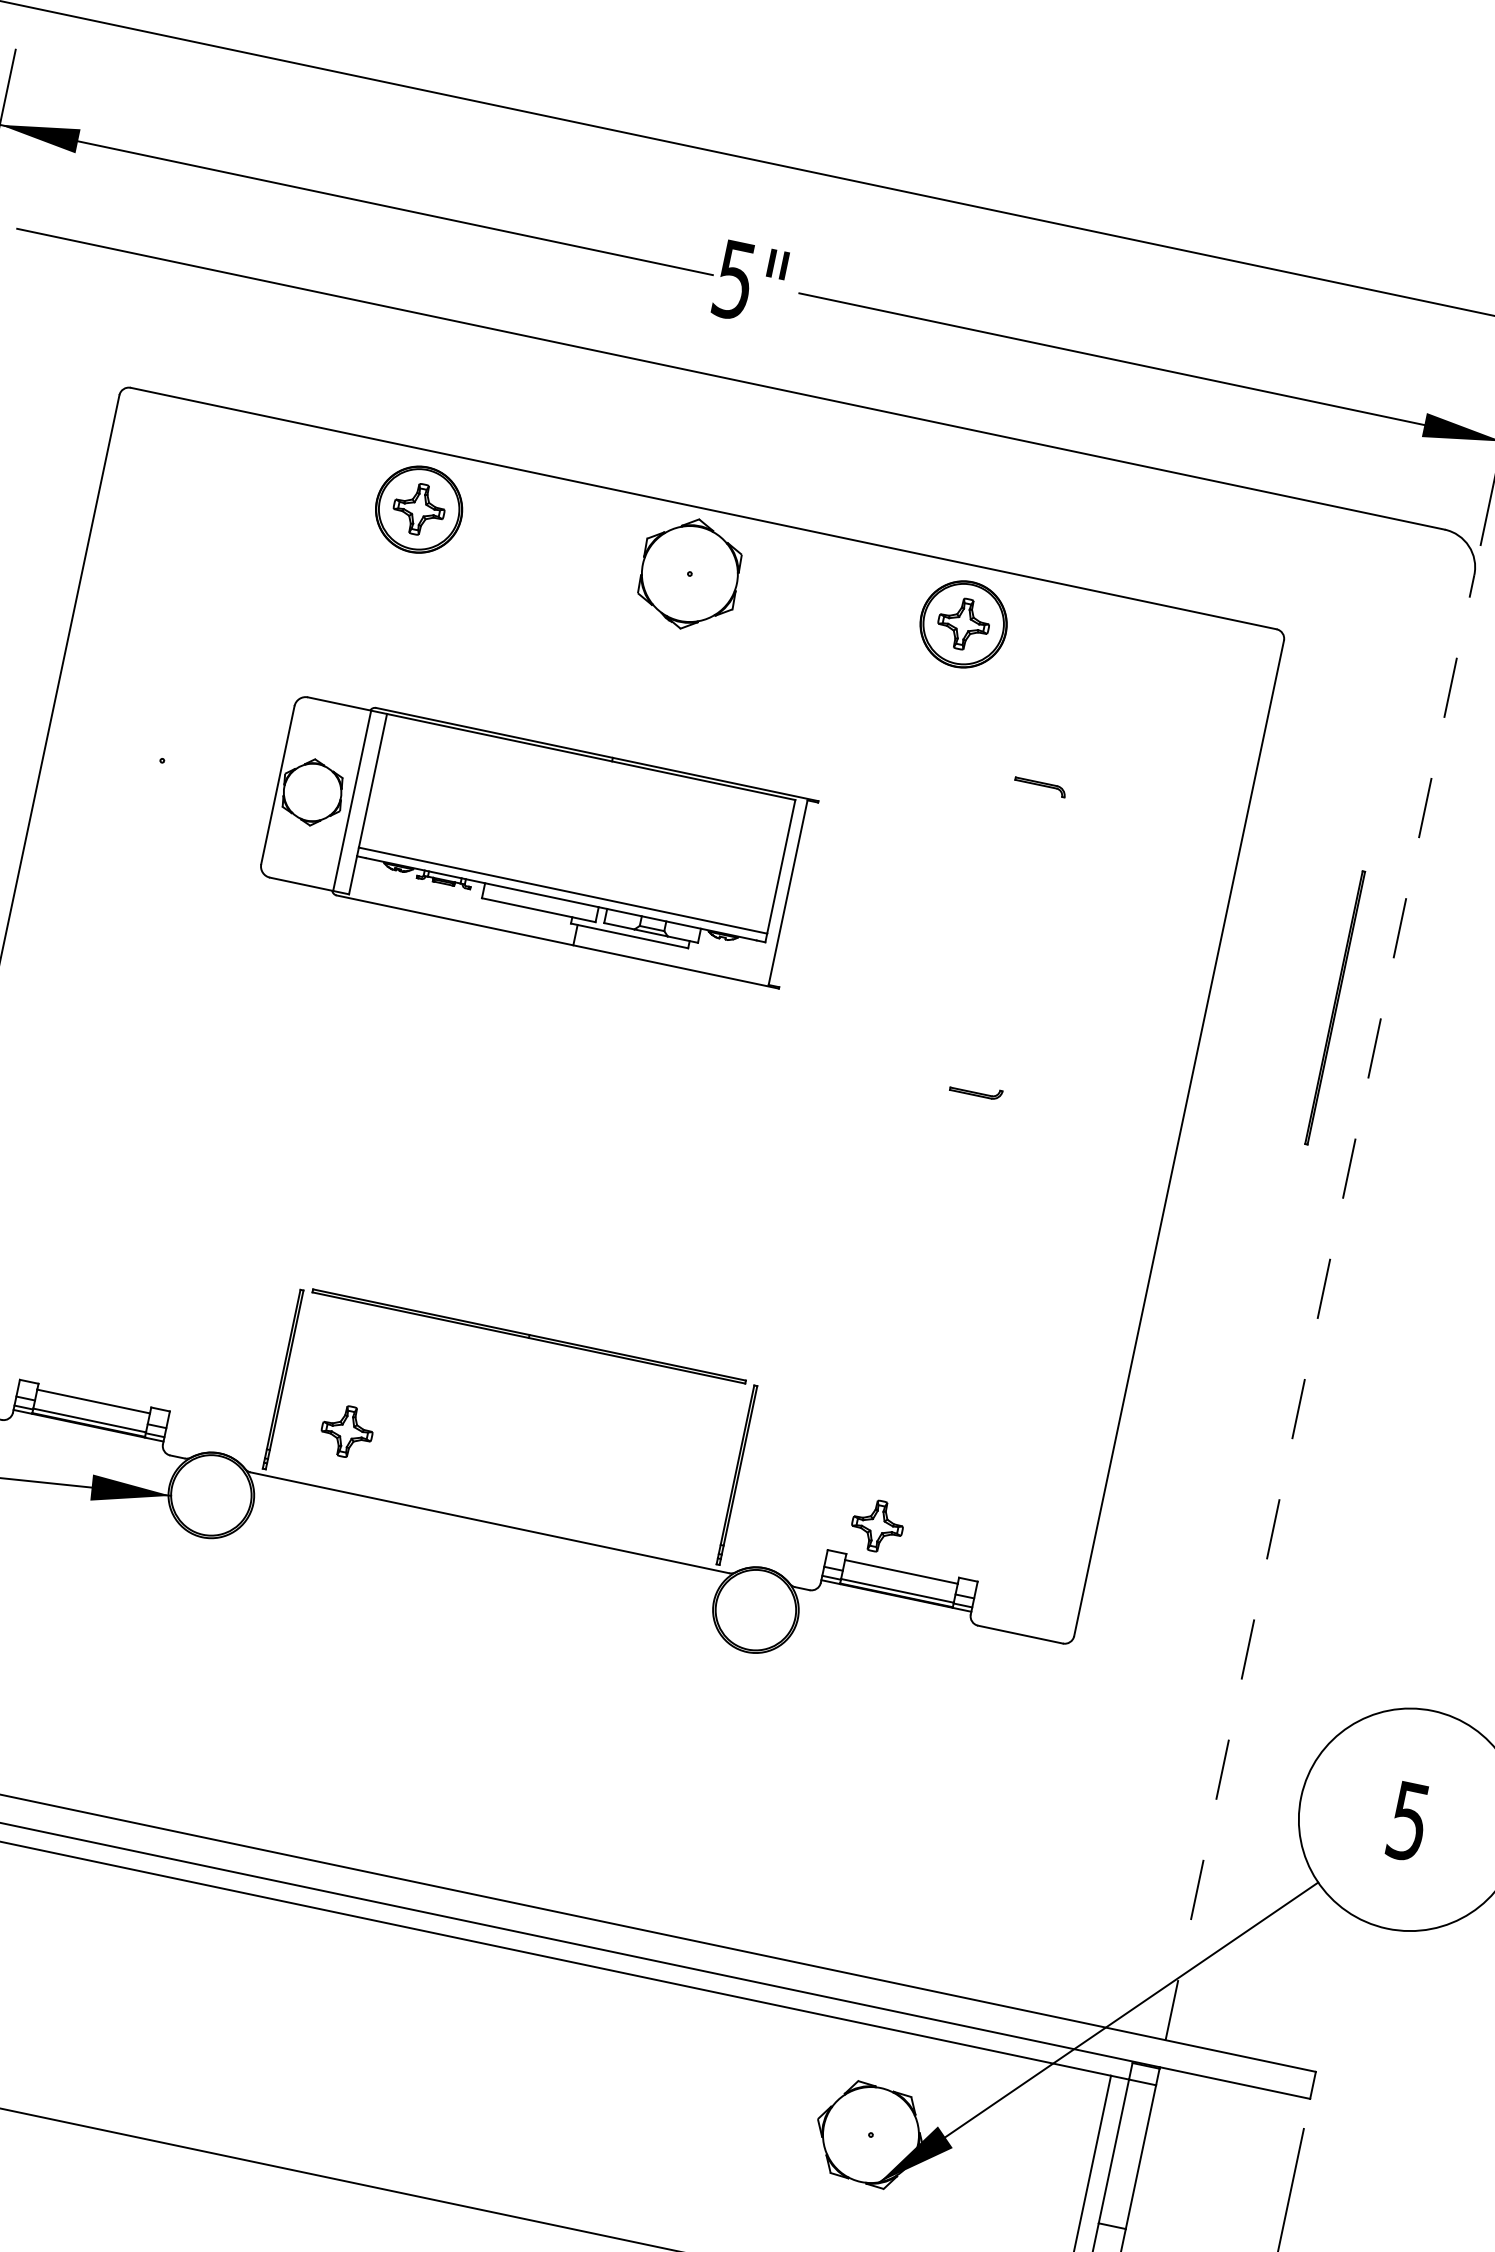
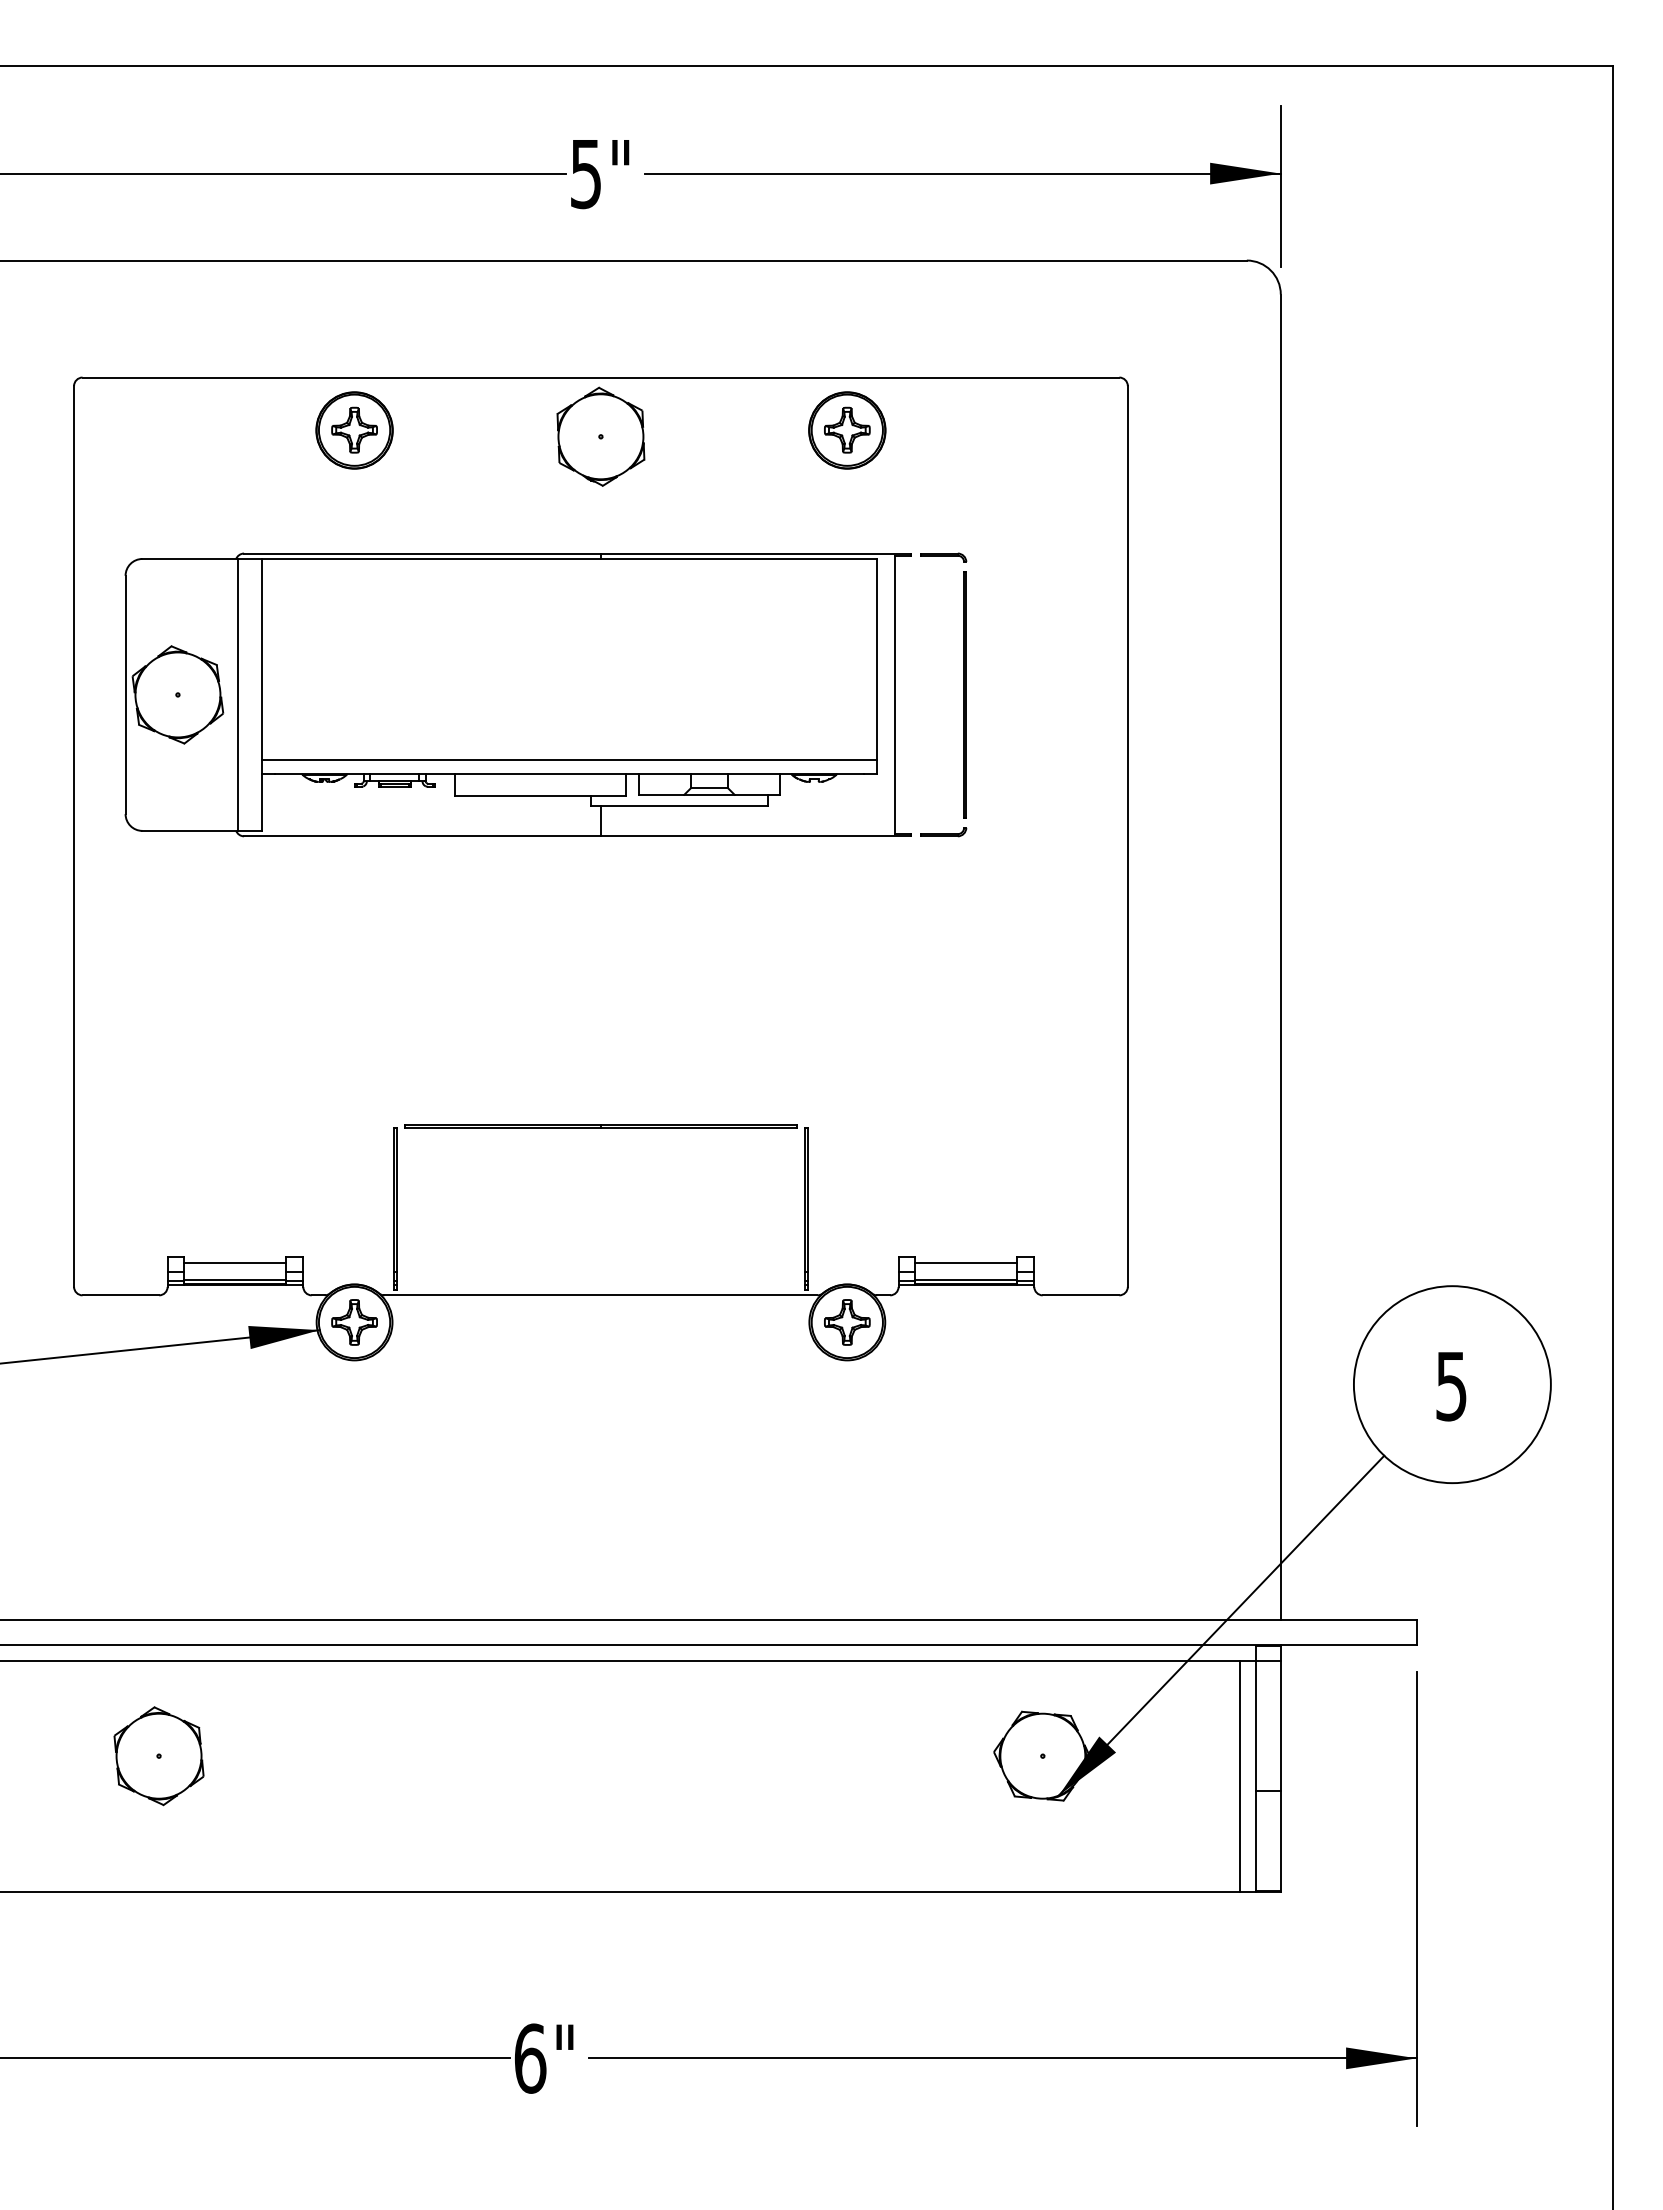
part: (537, 839) -> (517, 694), size x1.67
line: (1334, 1007) -> (964, 694), moved
line: (1319, 1307) -> (1280, 957), dashed -> solid
part: (347, 1431) -> (354, 1322), moved
part: (877, 1526) -> (847, 1322), moved

